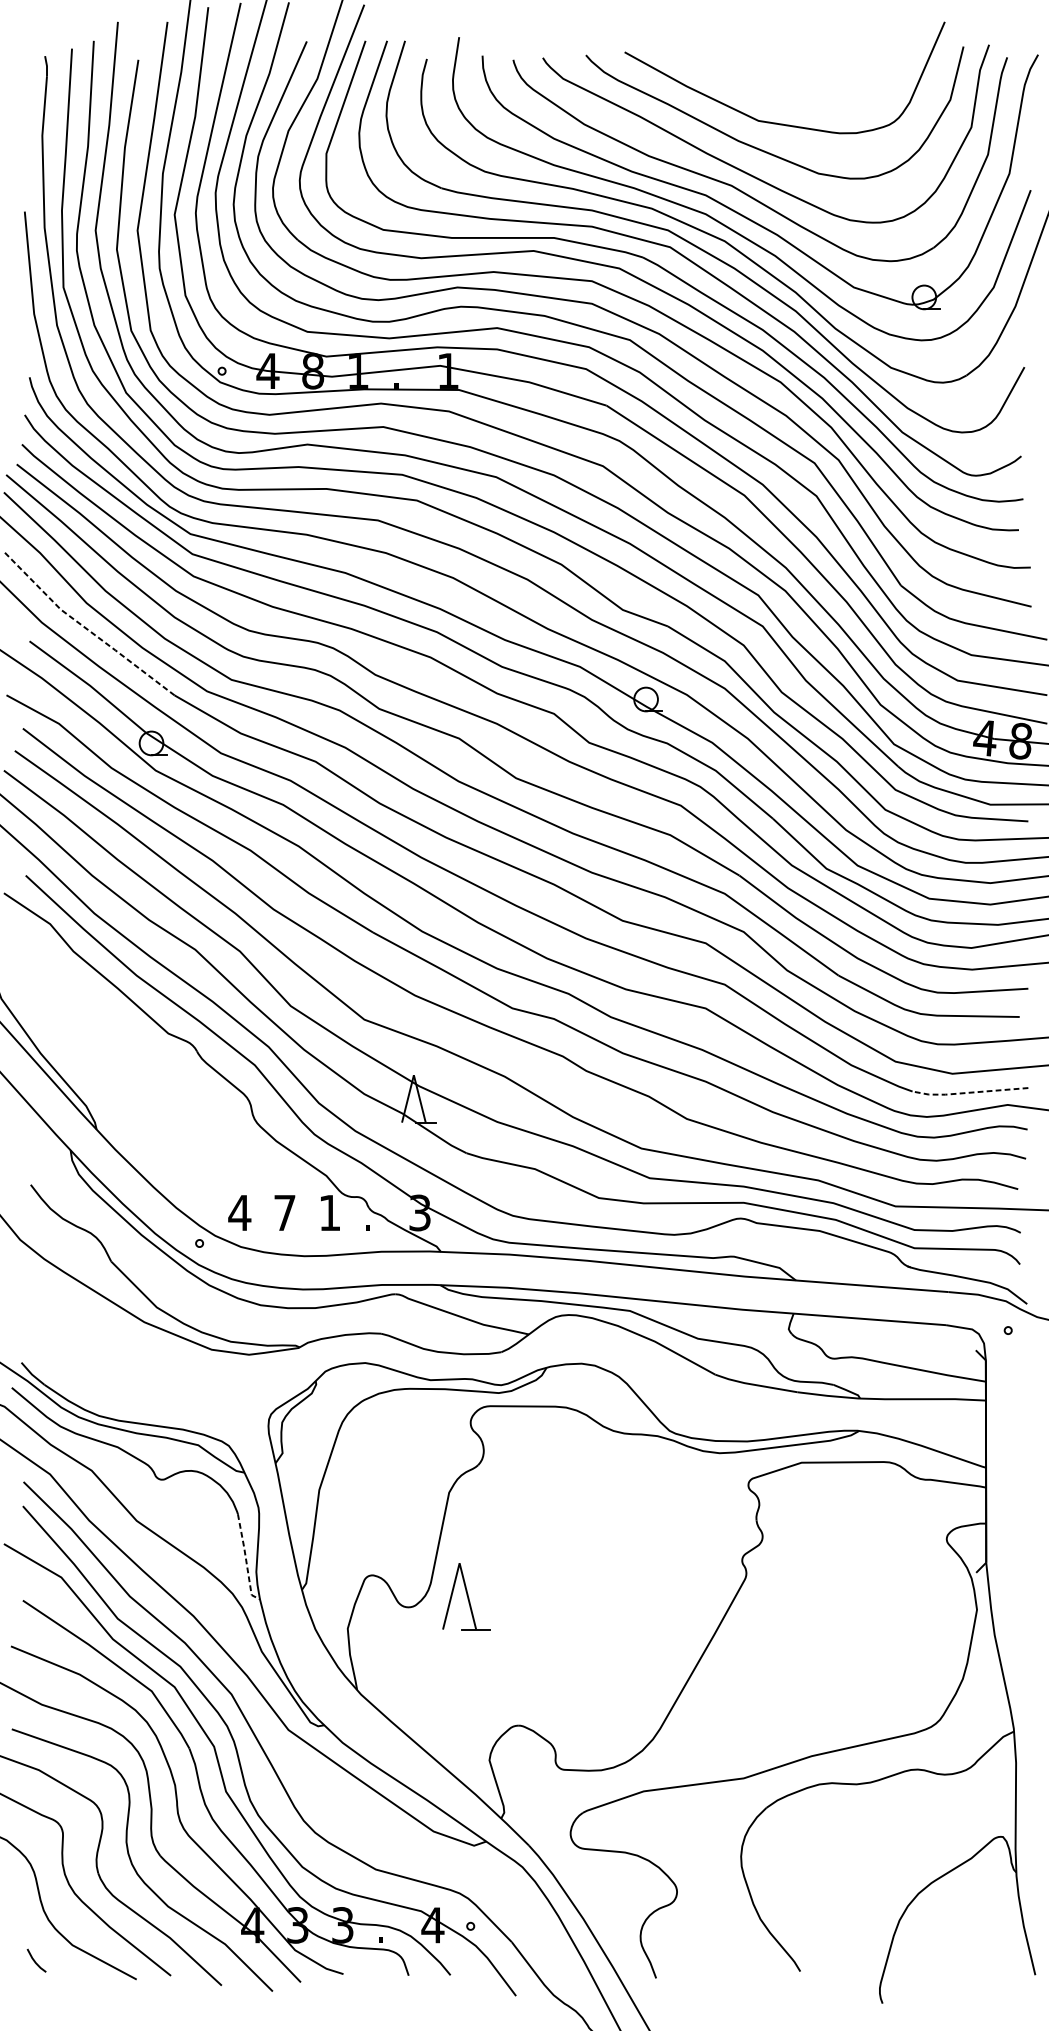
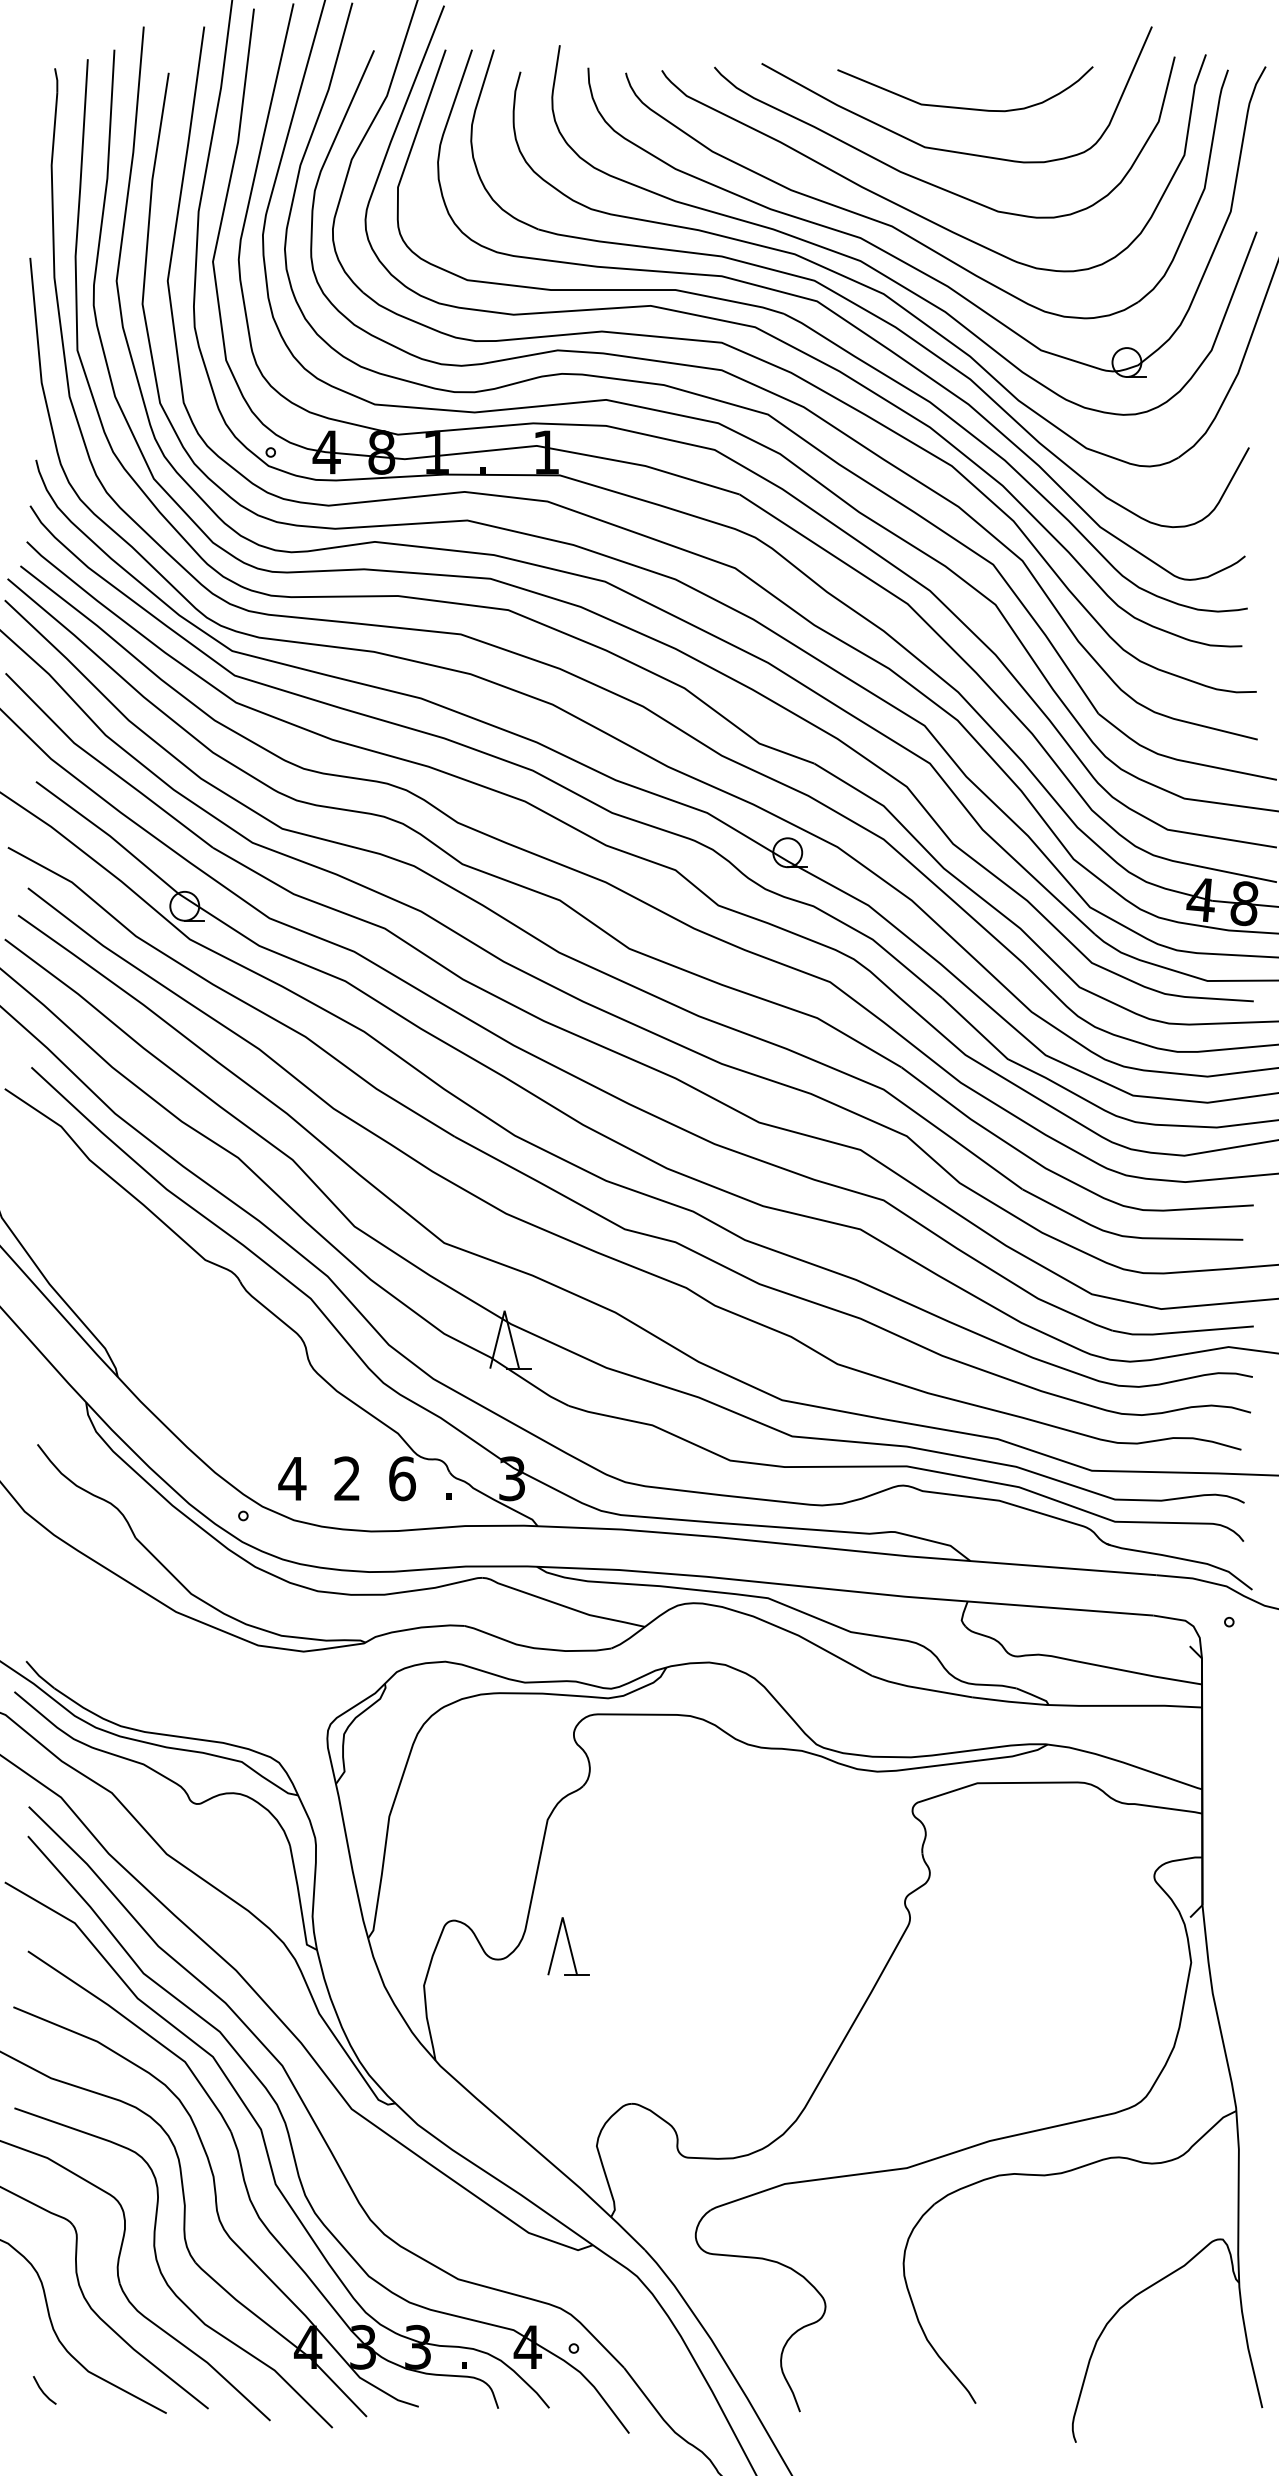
curve: (791, 88) -> (965, 107), added
line: (85, 627) -> (104, 765), dashed -> solid
line: (969, 1093) -> (1181, 1332), dashed -> solid
text: (284, 1212) -> (346, 1478), 7 -> 2
text: (330, 1212) -> (402, 1478), 1 -> 6
line: (246, 1559) -> (300, 1901), dashed -> solid
part: (466, 1596) -> (568, 1946), size x0.71

